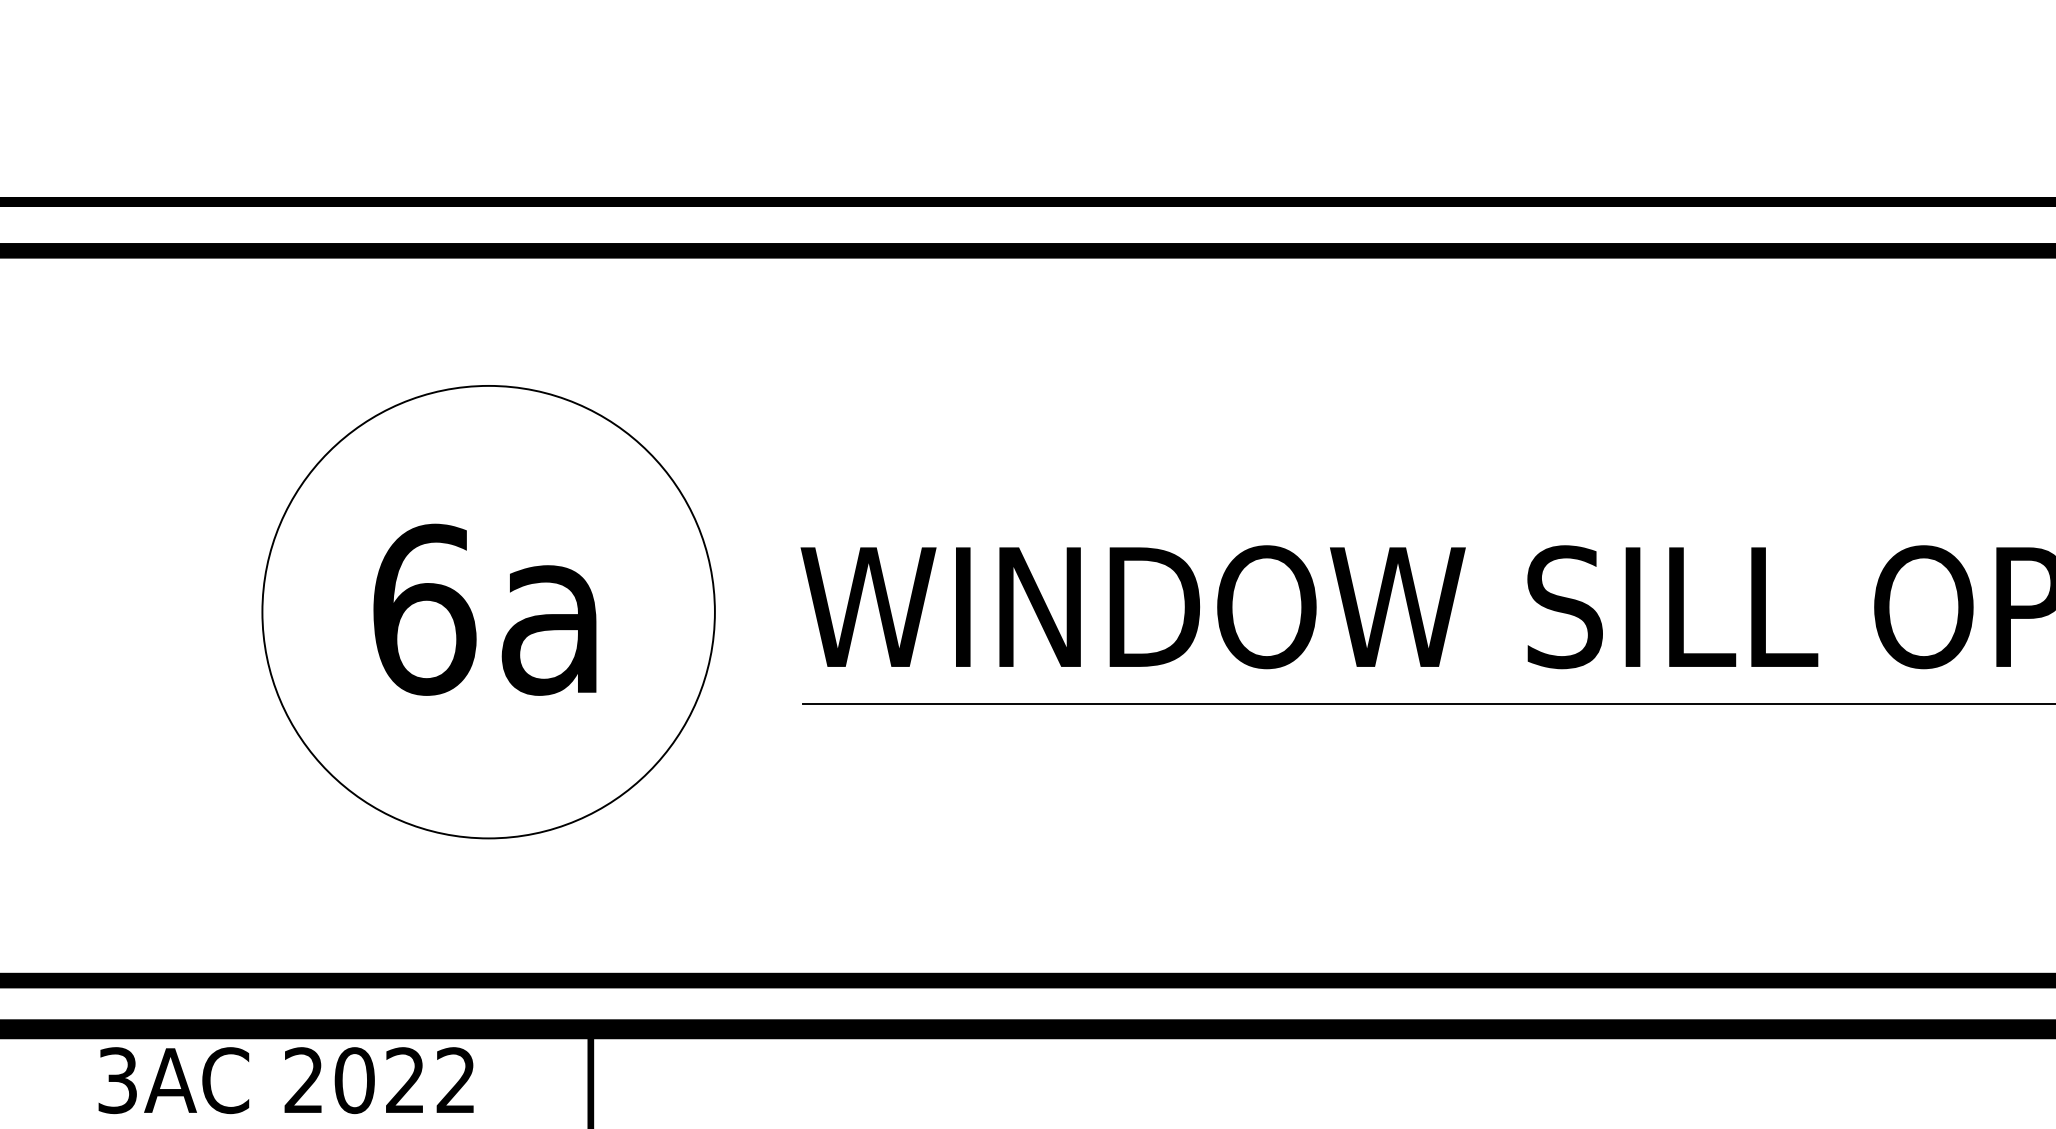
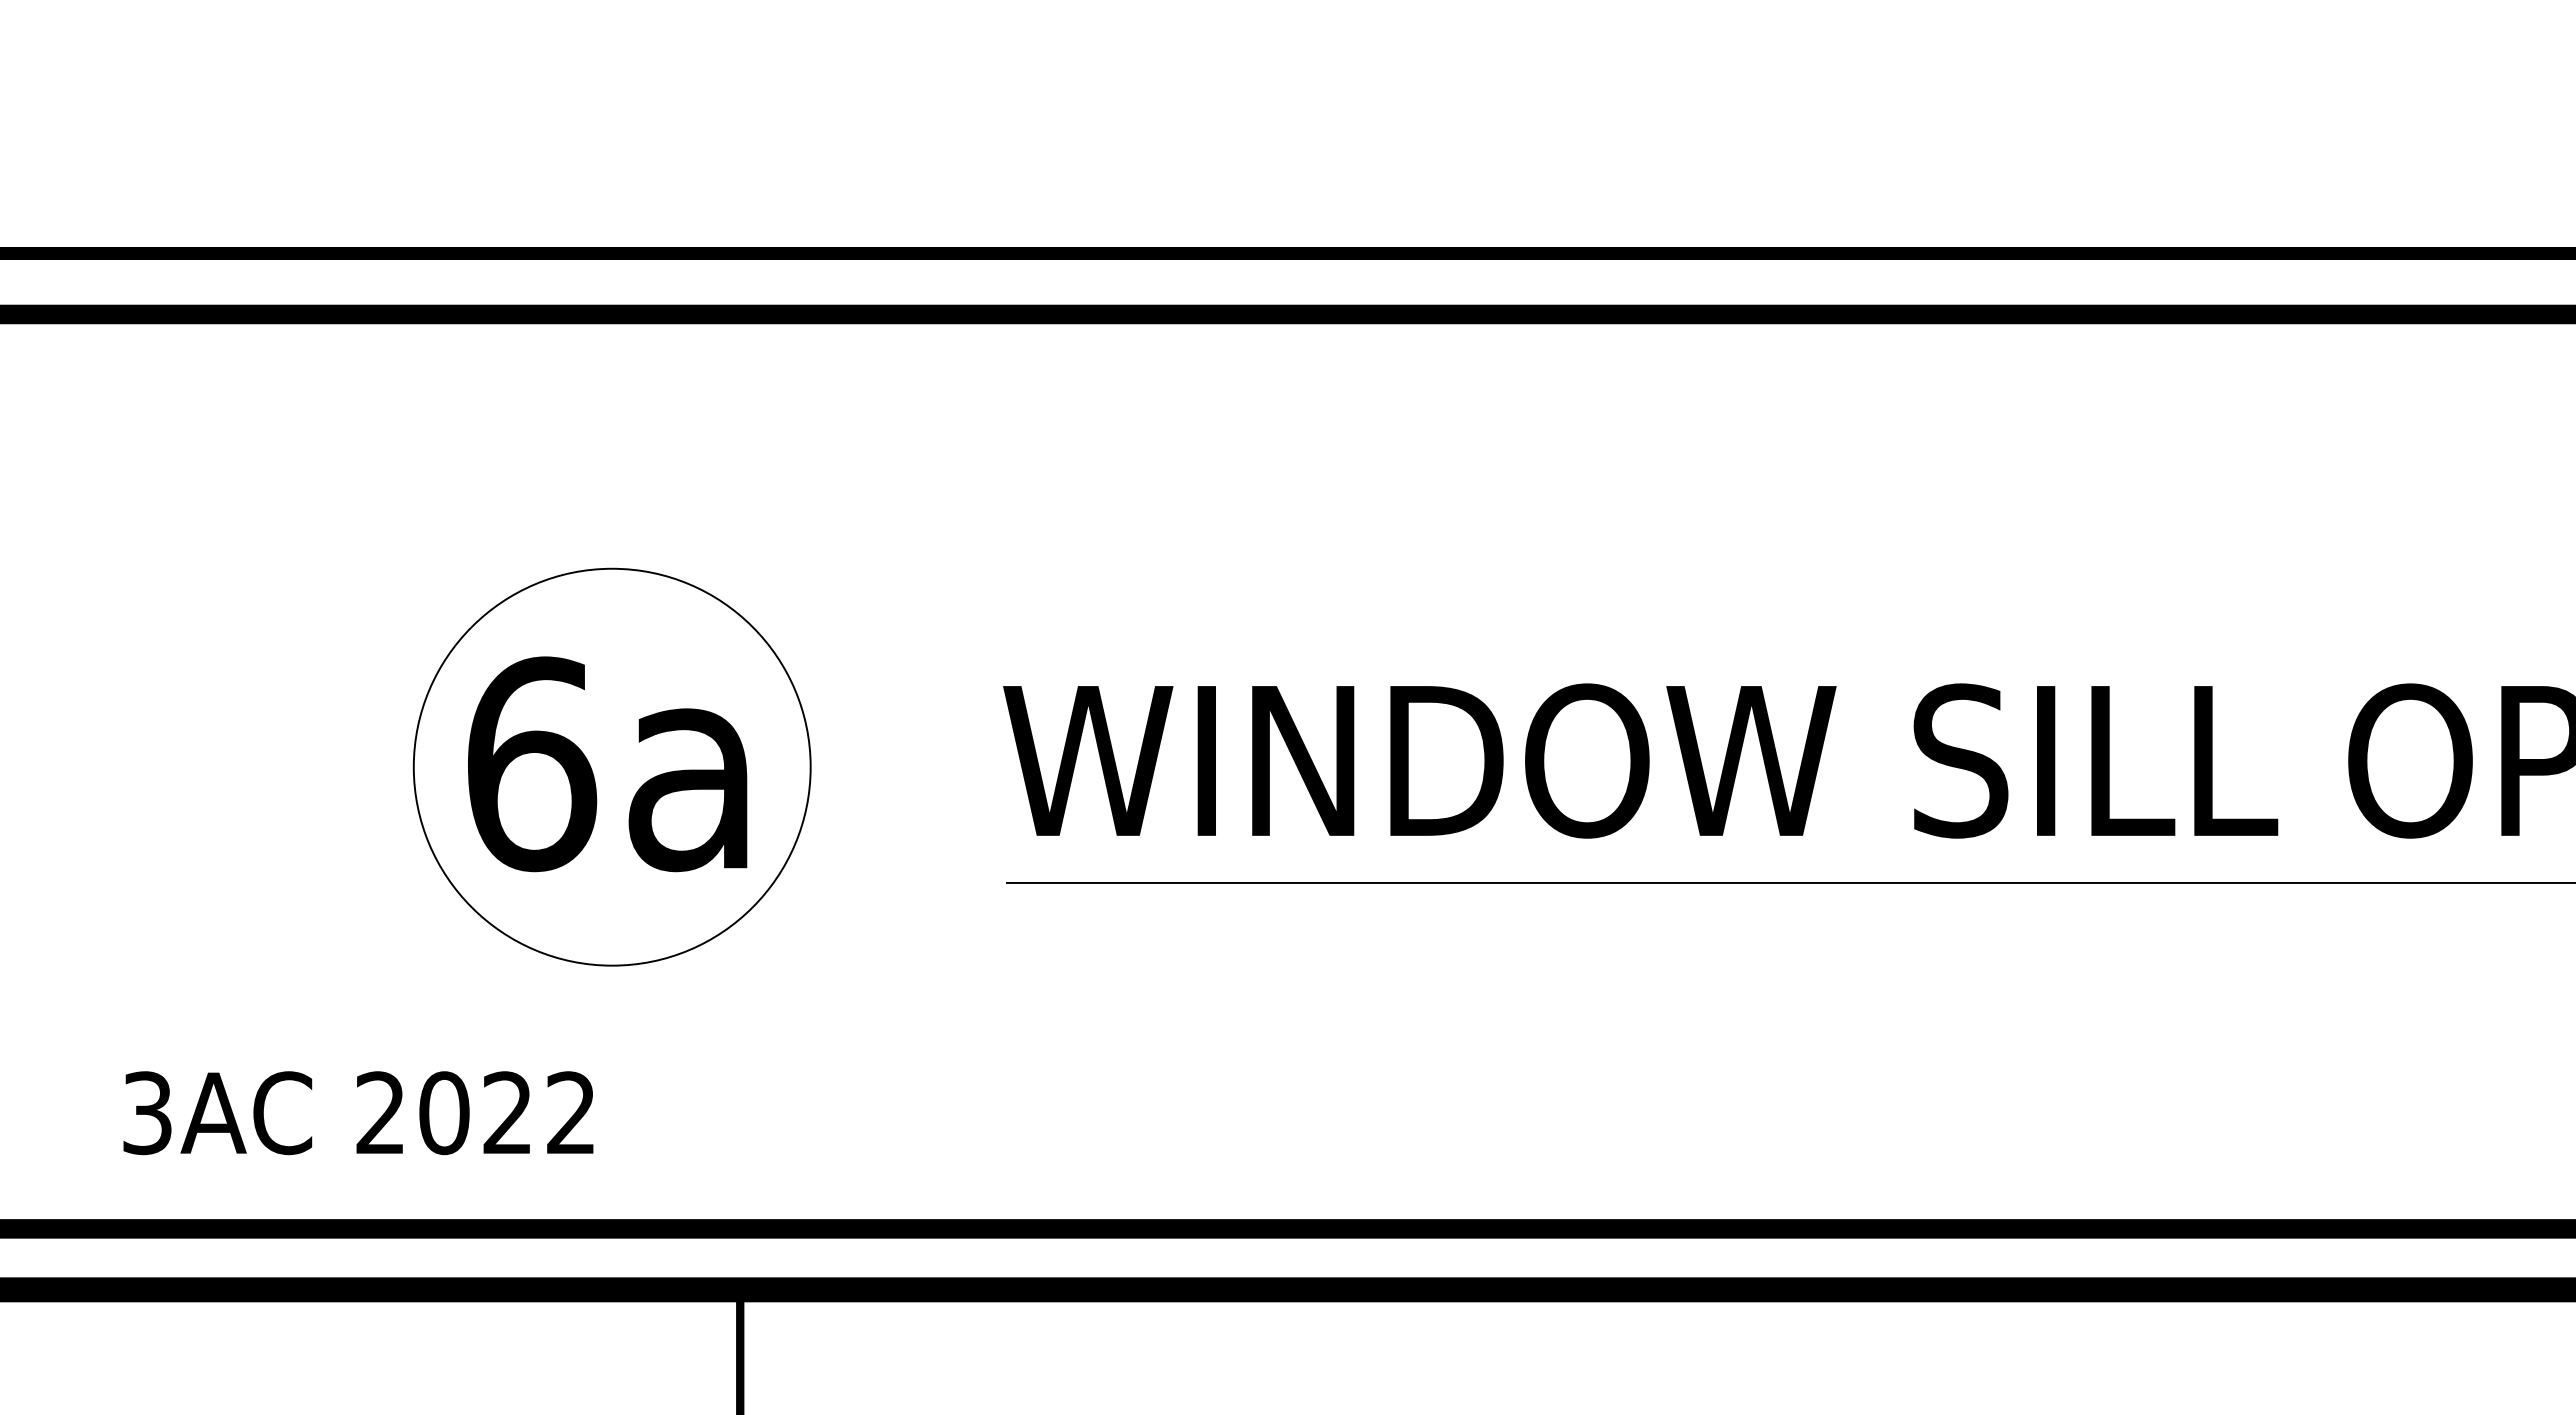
circle: (488, 611) -> (611, 766), size x0.7
text: (286, 1080) -> (358, 1113), moved

